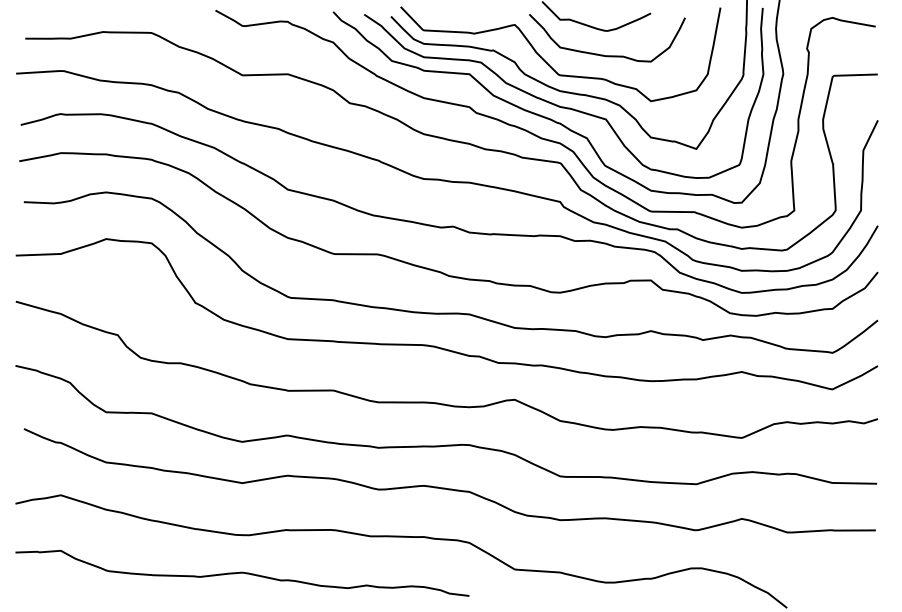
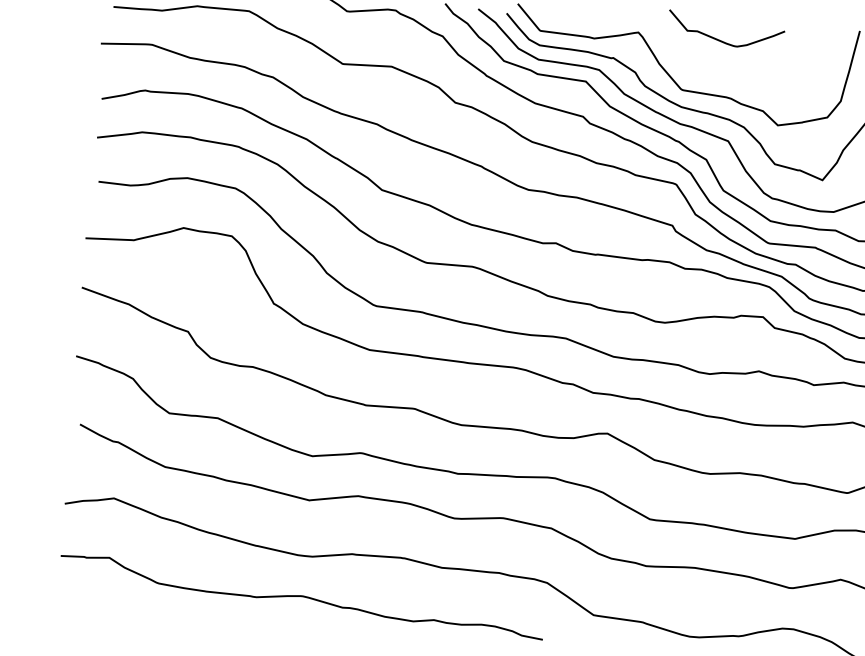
curve: (603, 54) -> (730, 71), removed

